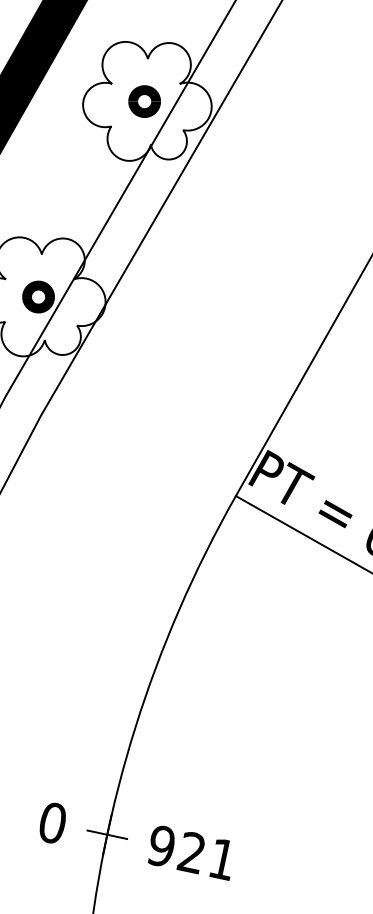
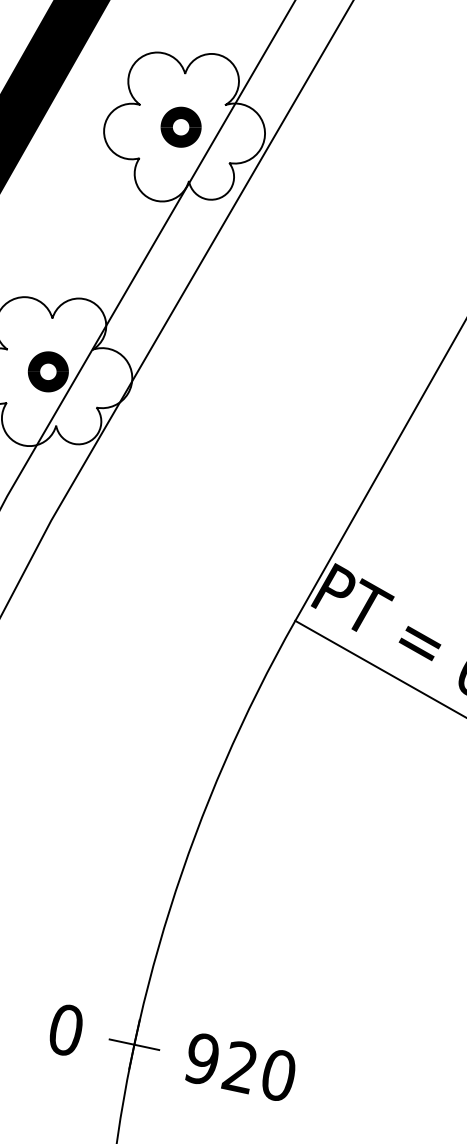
text: (222, 859) -> (278, 1075), 921 -> 920

